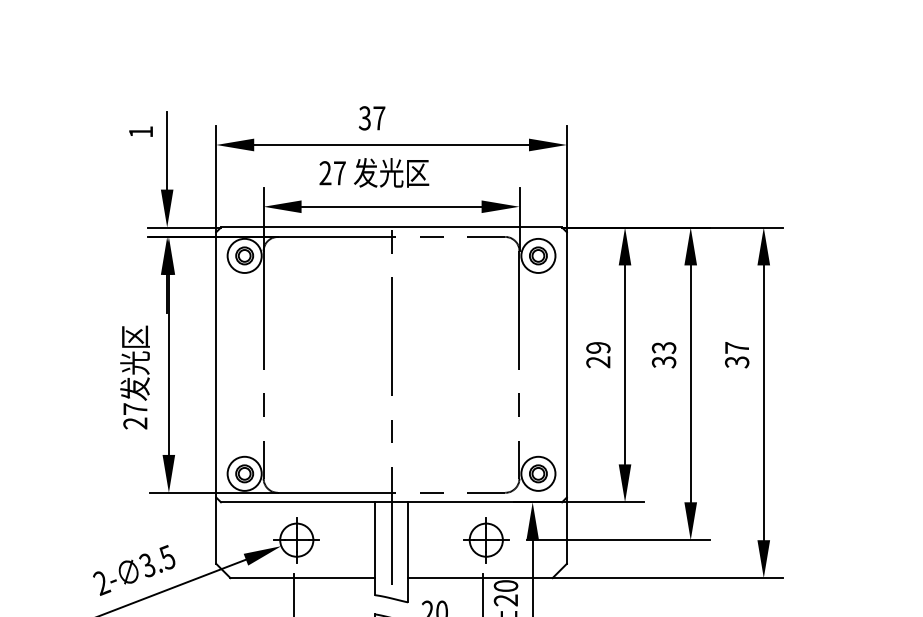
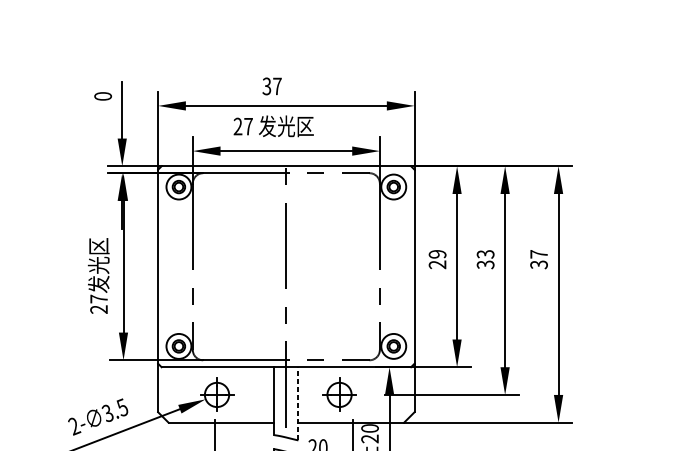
text: (140, 131) -> (102, 96), 1 -> 0
part: (486, 540) -> (339, 395), moved
line: (408, 551) -> (298, 403), solid -> dashed

